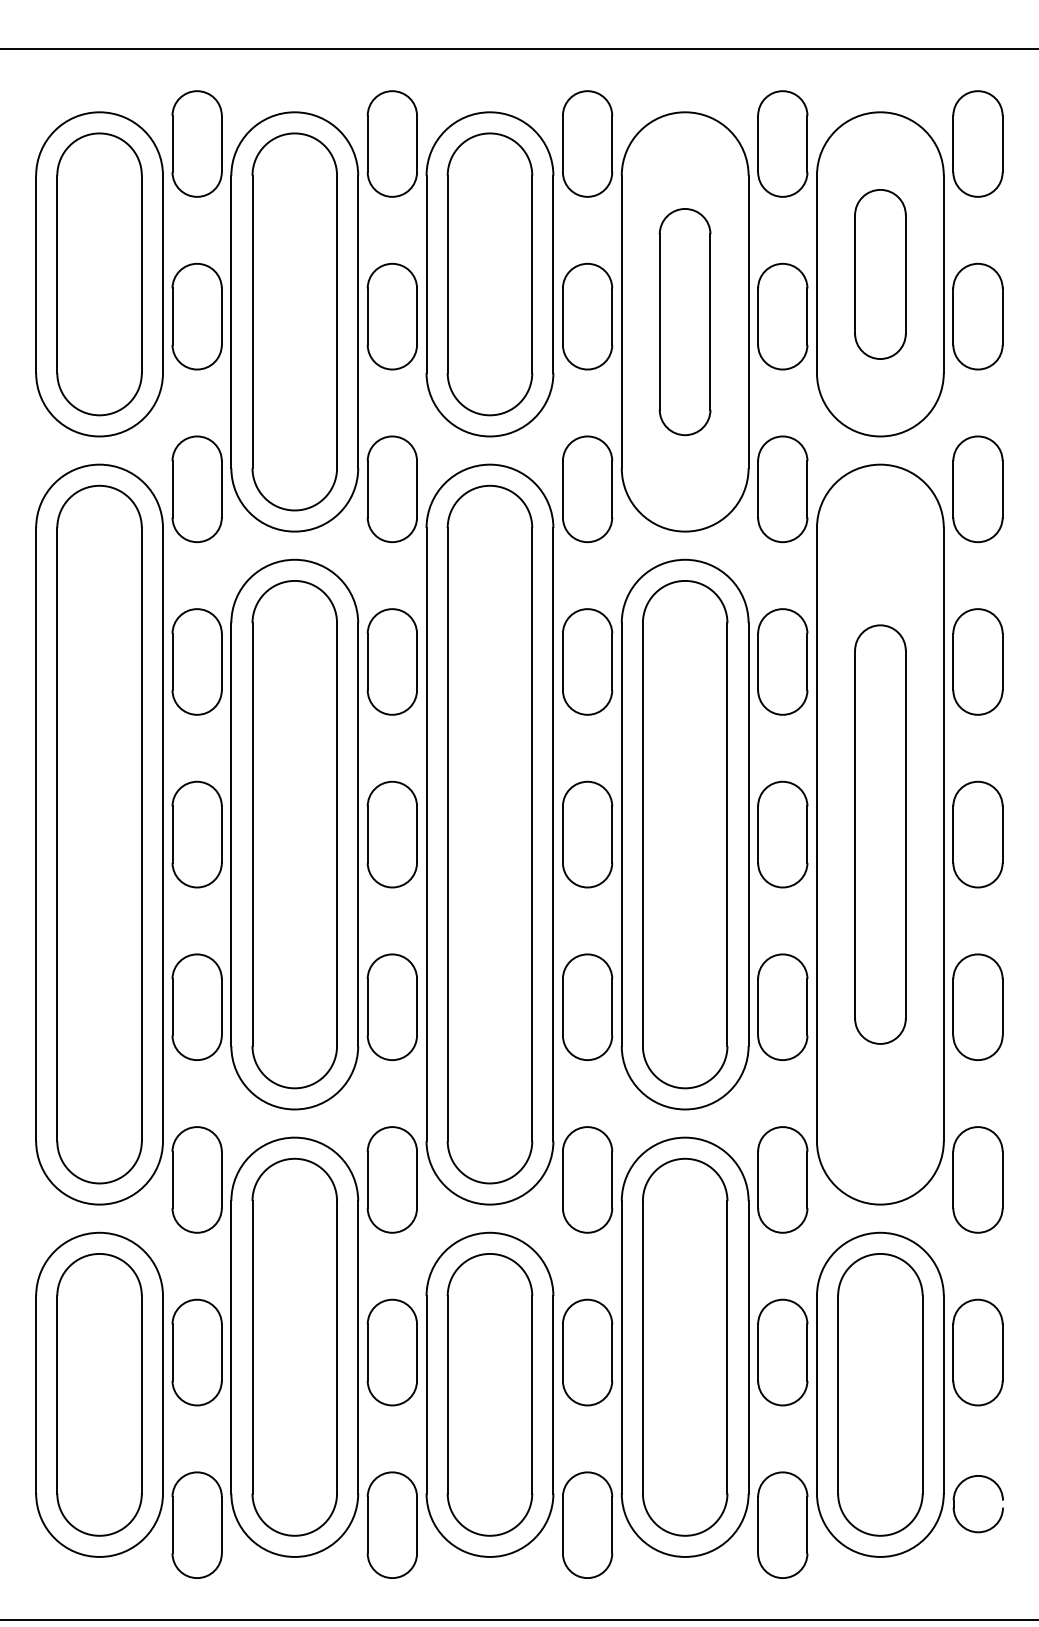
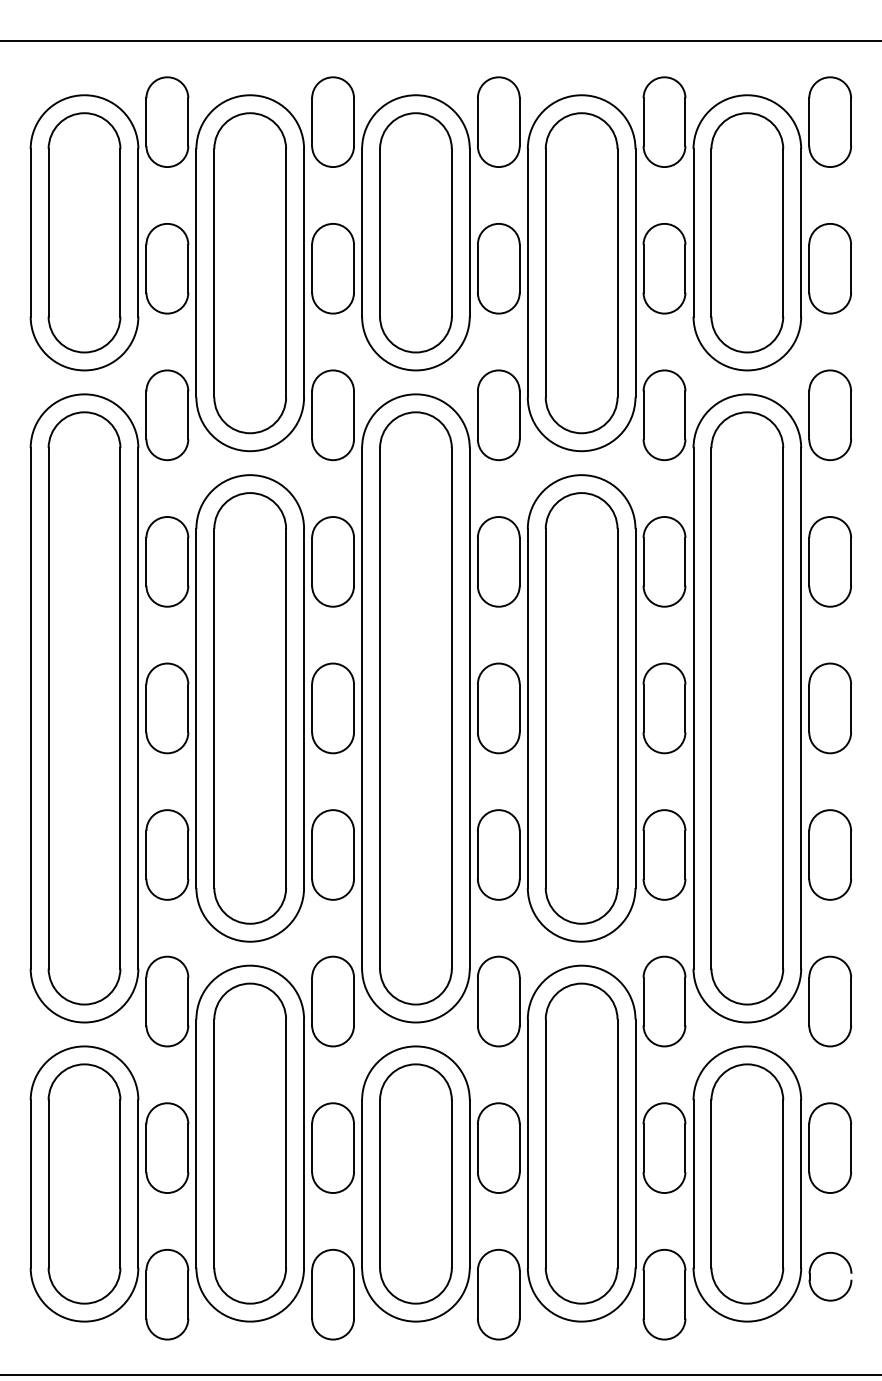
part: (880, 273) -> (747, 232), size x1.67
part: (685, 322) -> (581, 273), size x1.67
part: (880, 834) -> (747, 708), size x1.67

